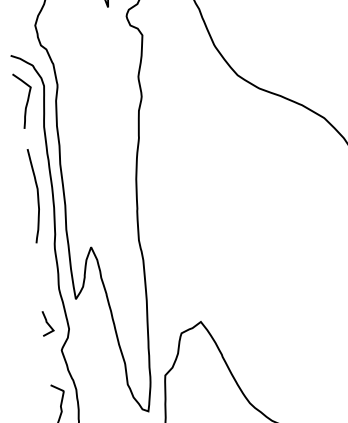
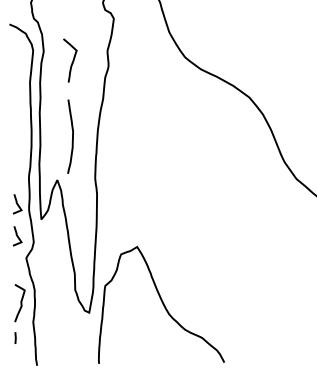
curve: (26, 100) -> (72, 60), moved
curve: (37, 195) -> (72, 136), moved
line: (43, 283) -> (17, 204), added

